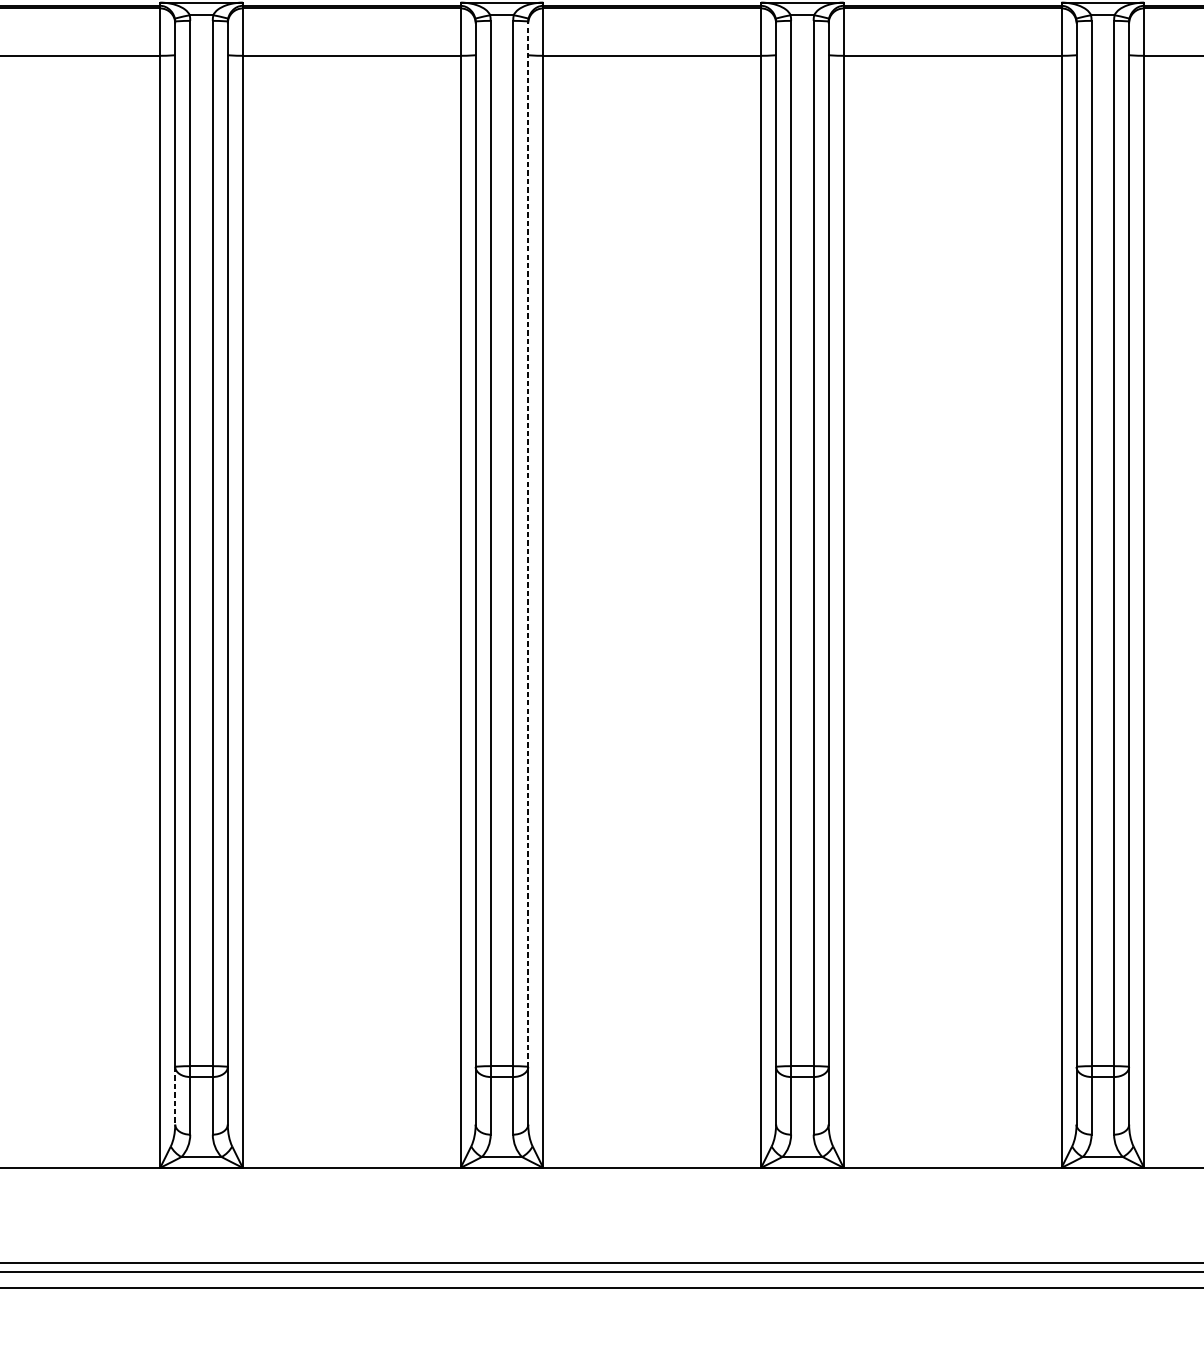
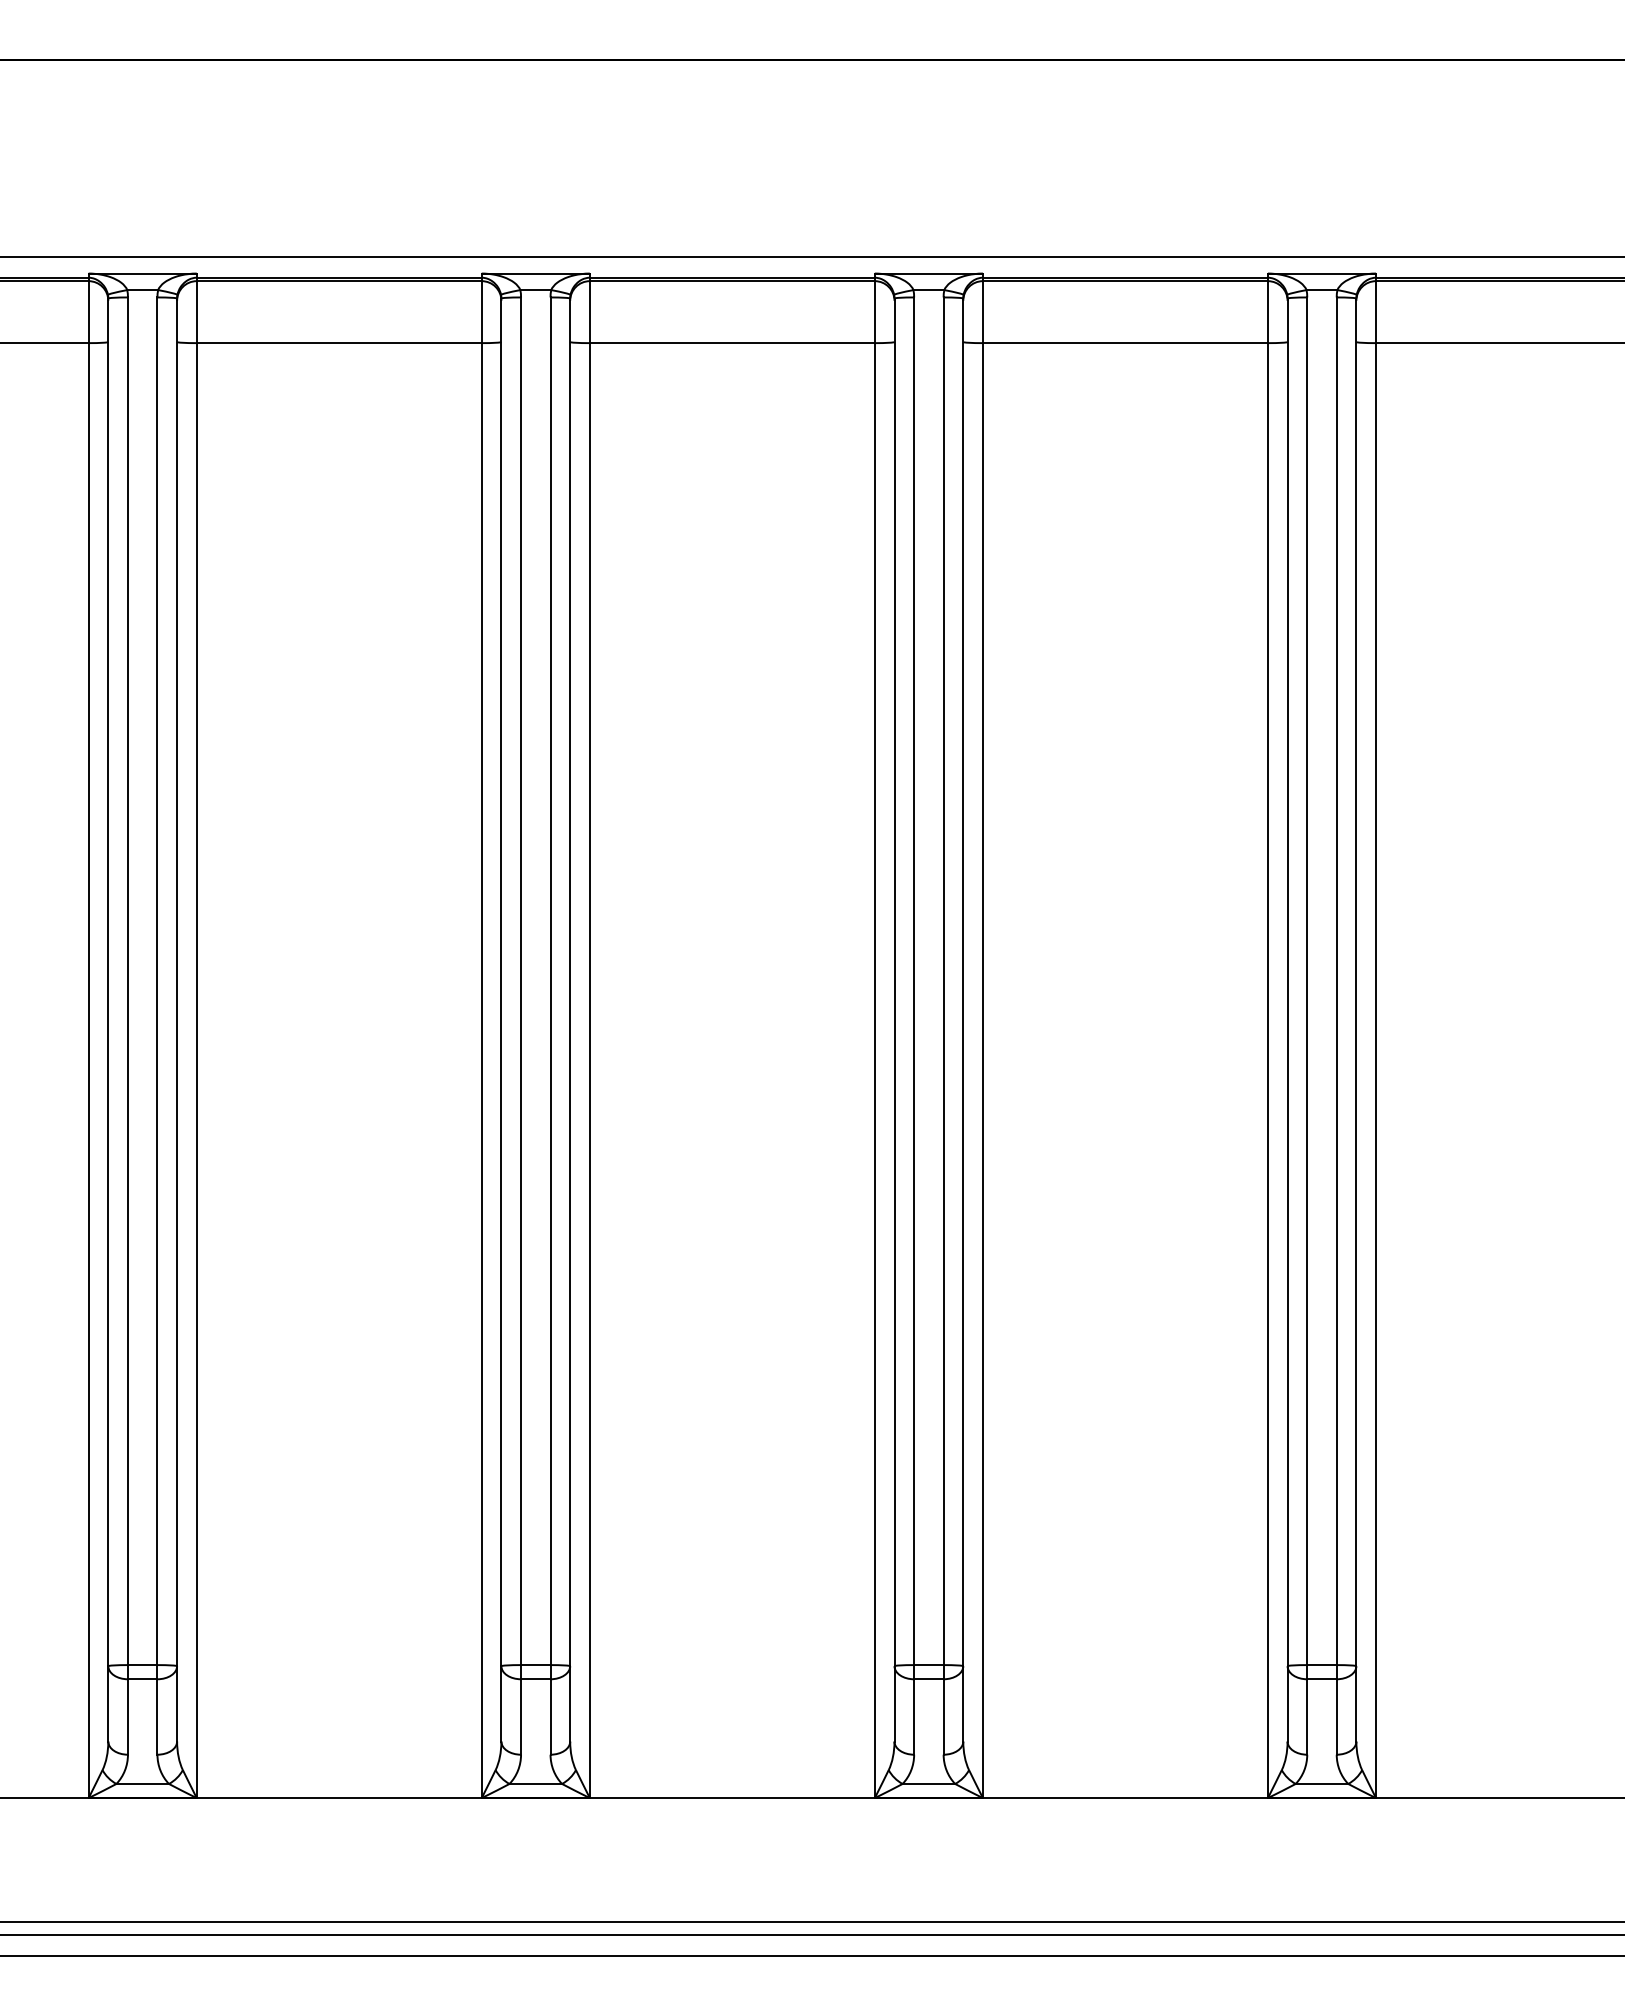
line: (528, 544) -> (570, 982), dashed -> solid
line: (175, 1095) -> (108, 1703), dashed -> solid

